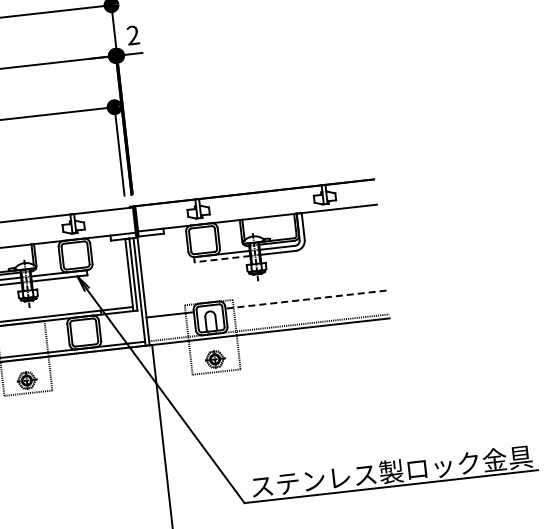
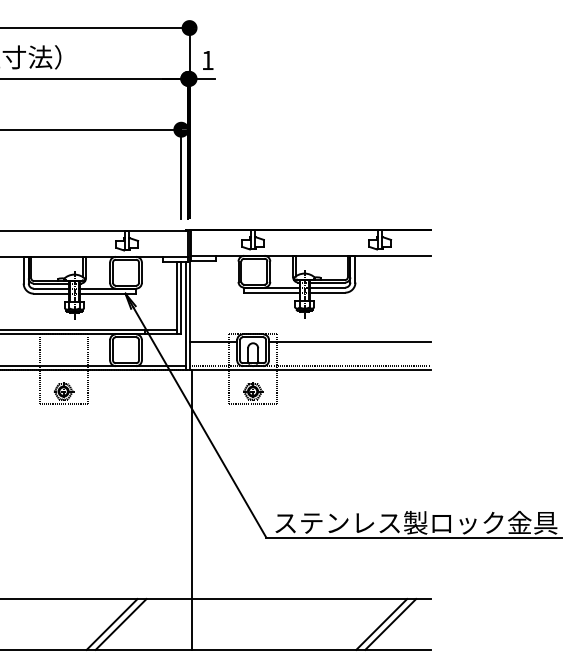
text: (132, 34) -> (207, 59), 2 -> 1
line: (222, 258) -> (271, 292), dashed -> solid
line: (305, 299) -> (349, 342), dashed -> solid

